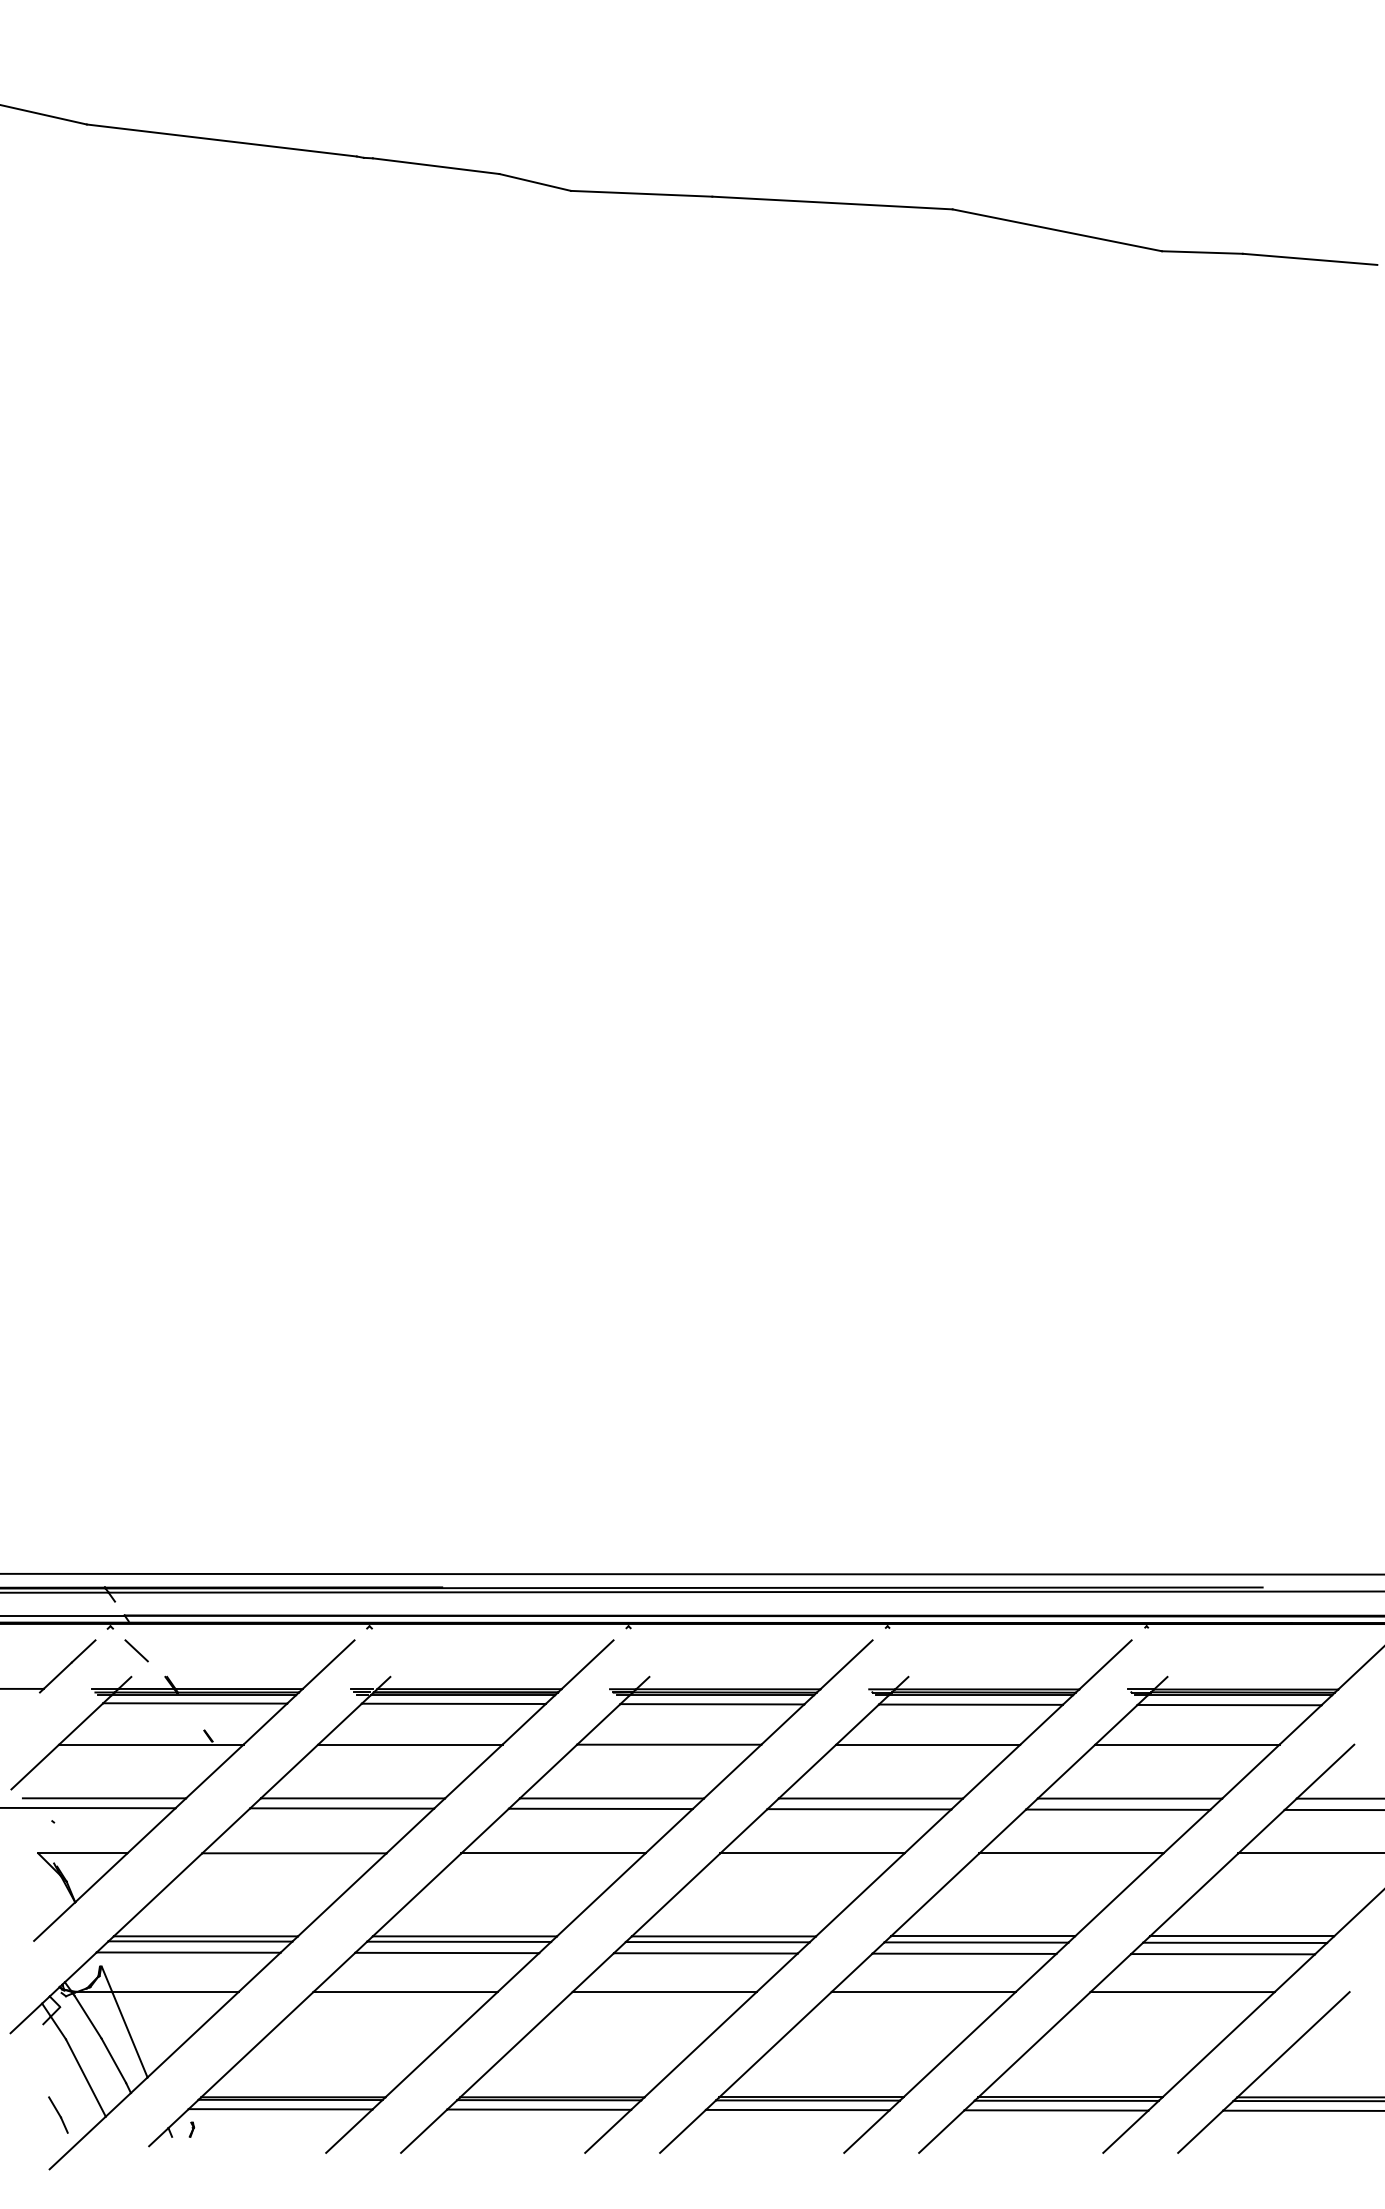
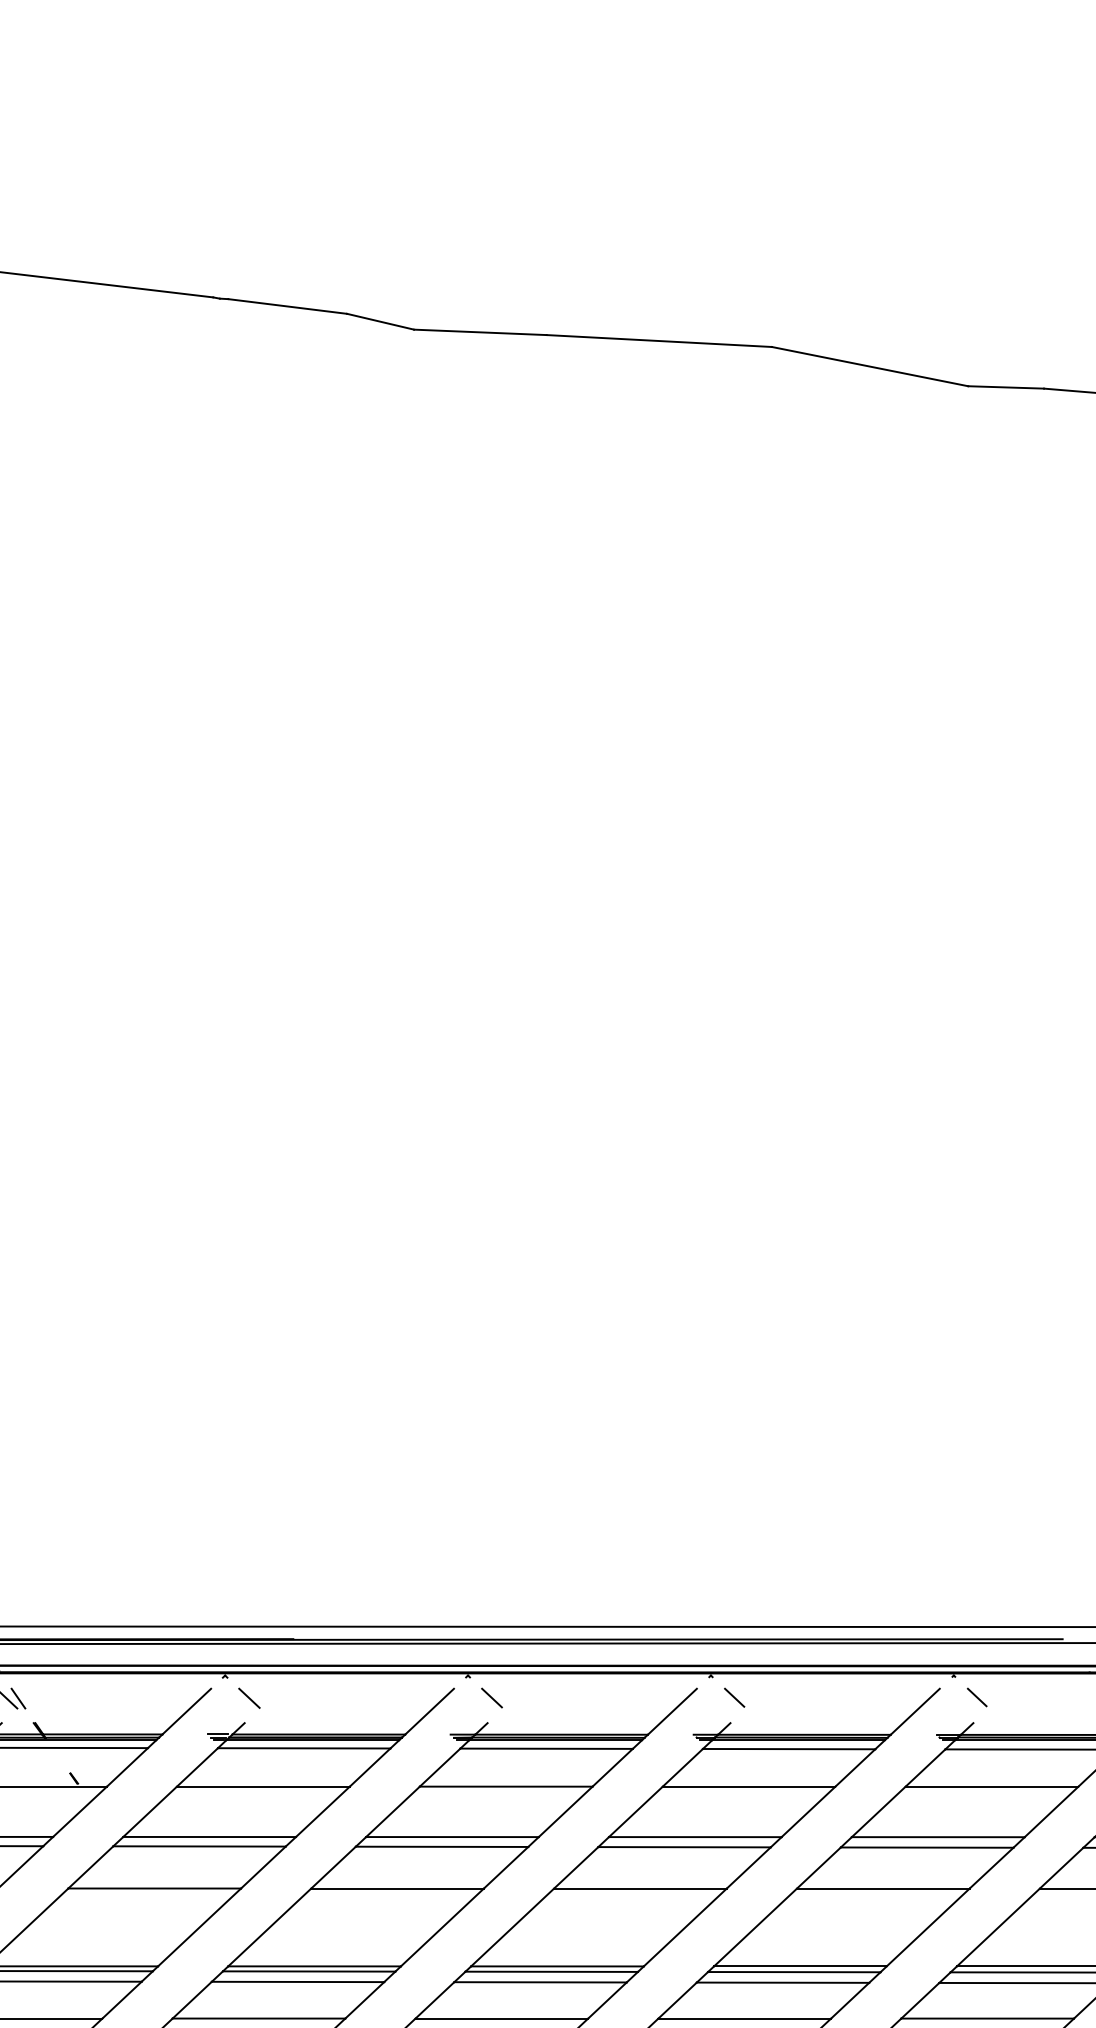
line: (912, 1649) -> (734, 1697), added
line: (1171, 1649) -> (977, 1697), added
line: (148, 1650) -> (17, 1698), added
line: (395, 1650) -> (249, 1698), added
line: (653, 1650) -> (491, 1698), added

